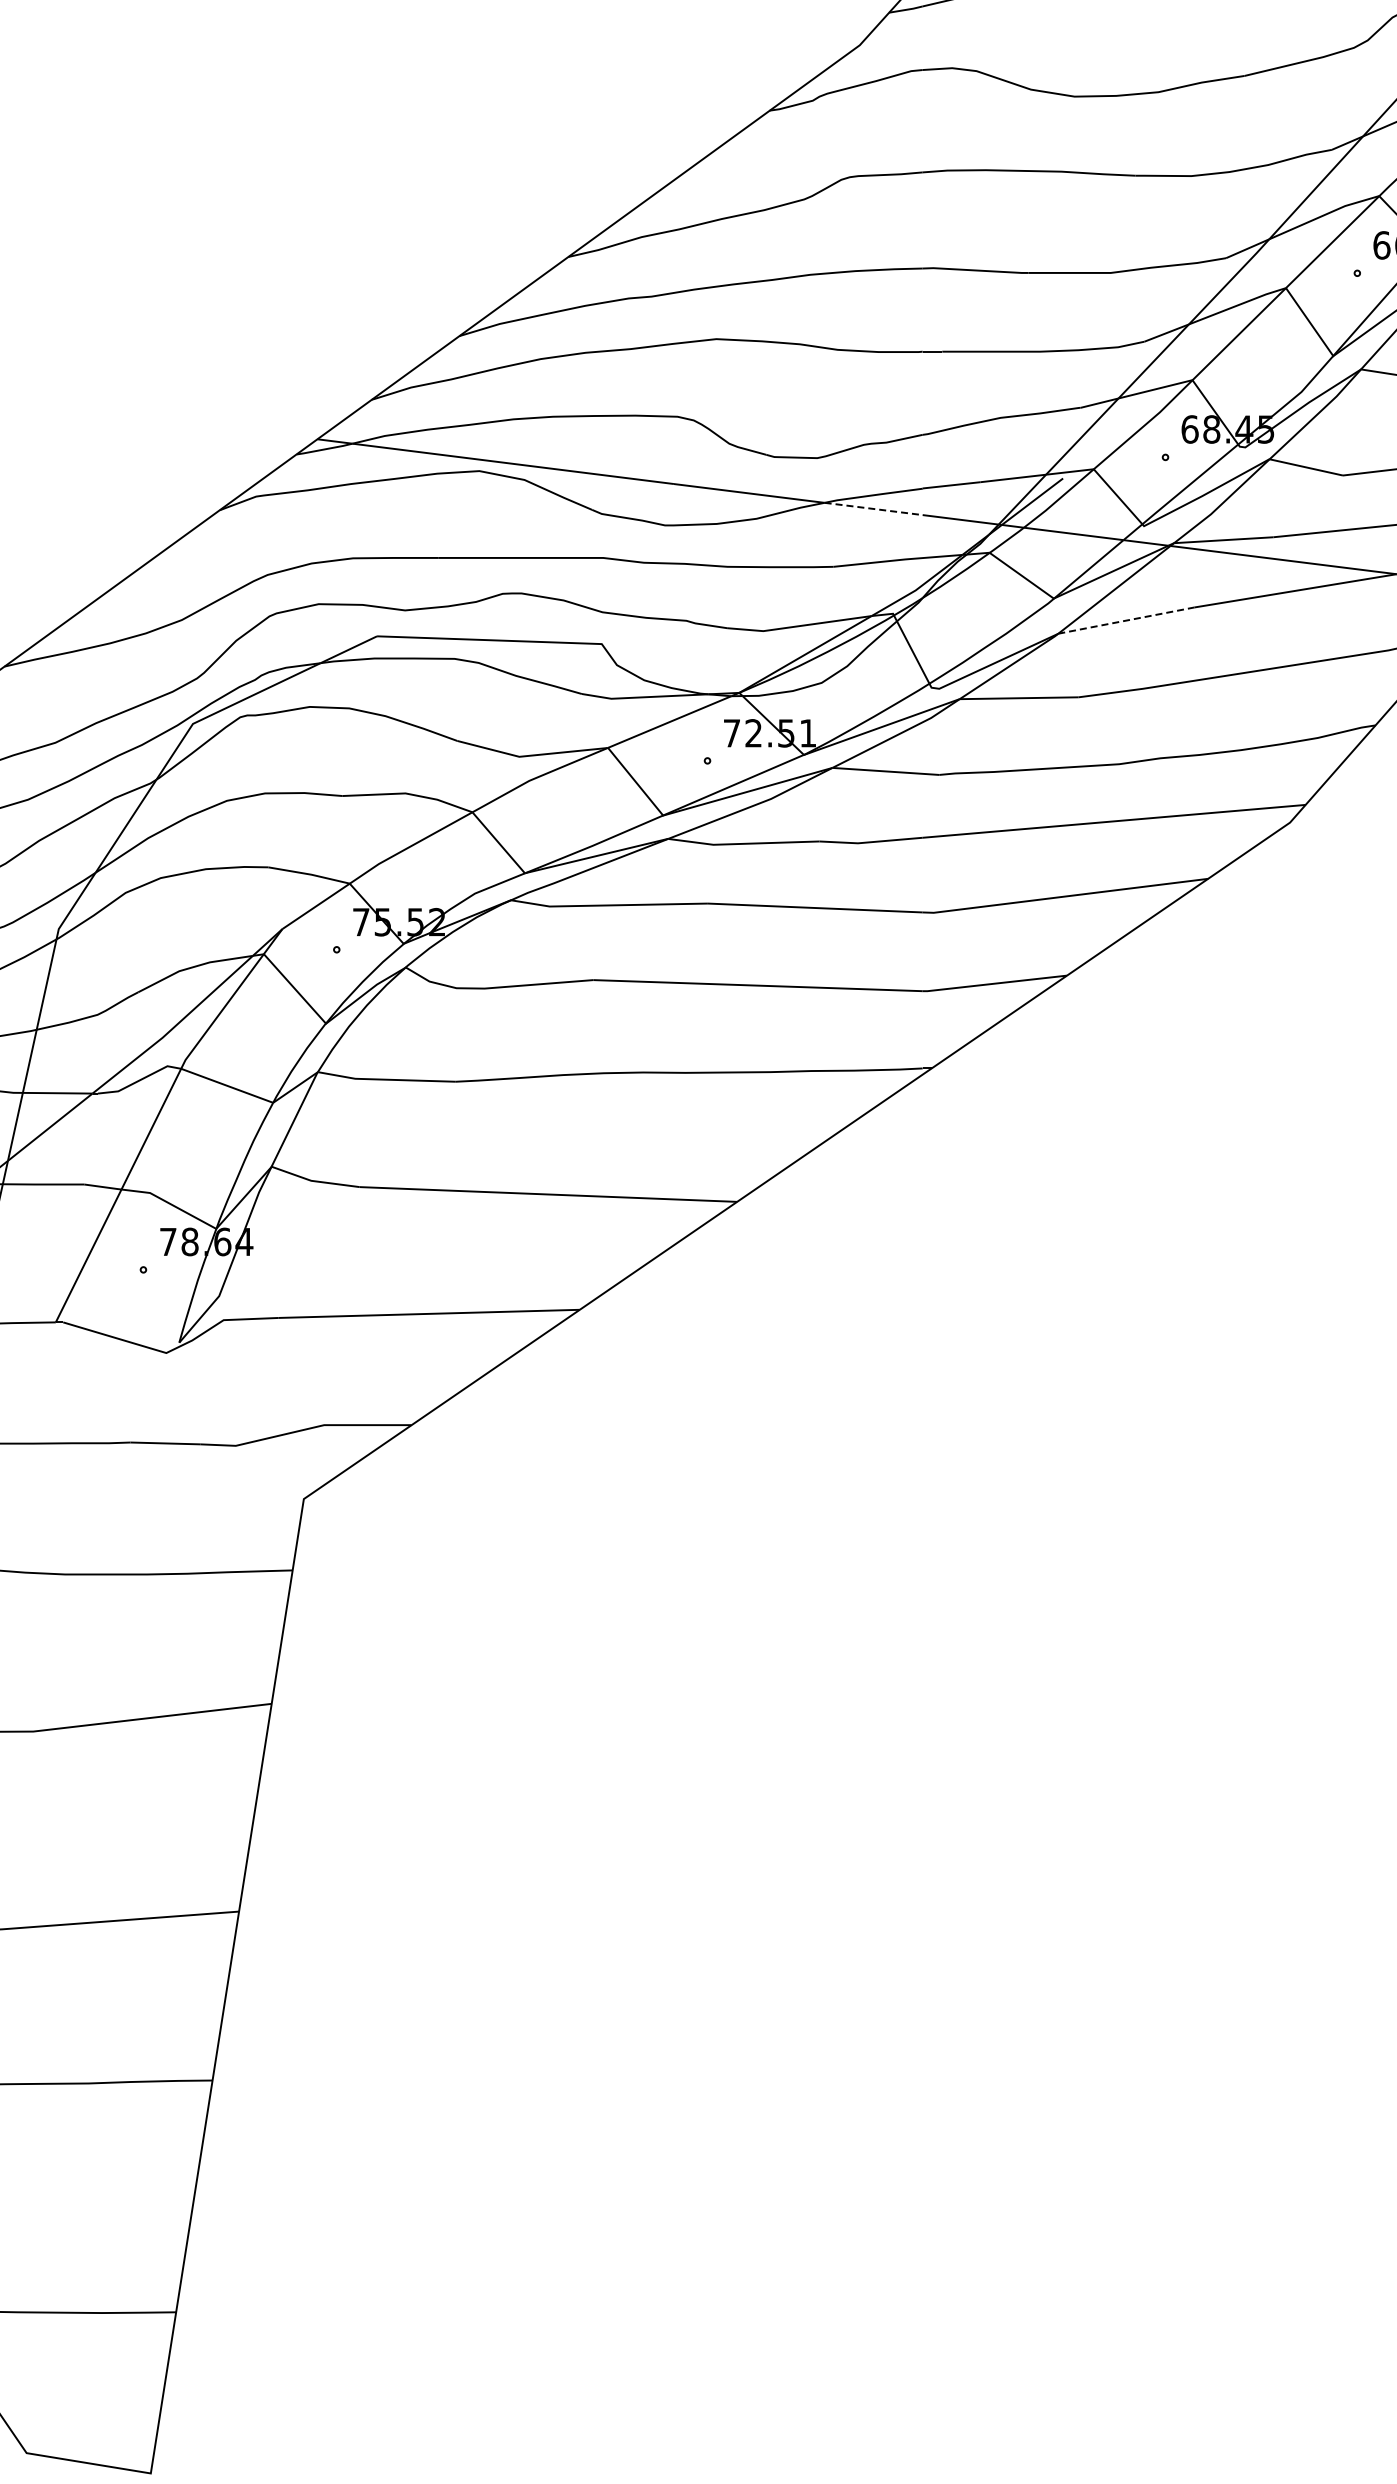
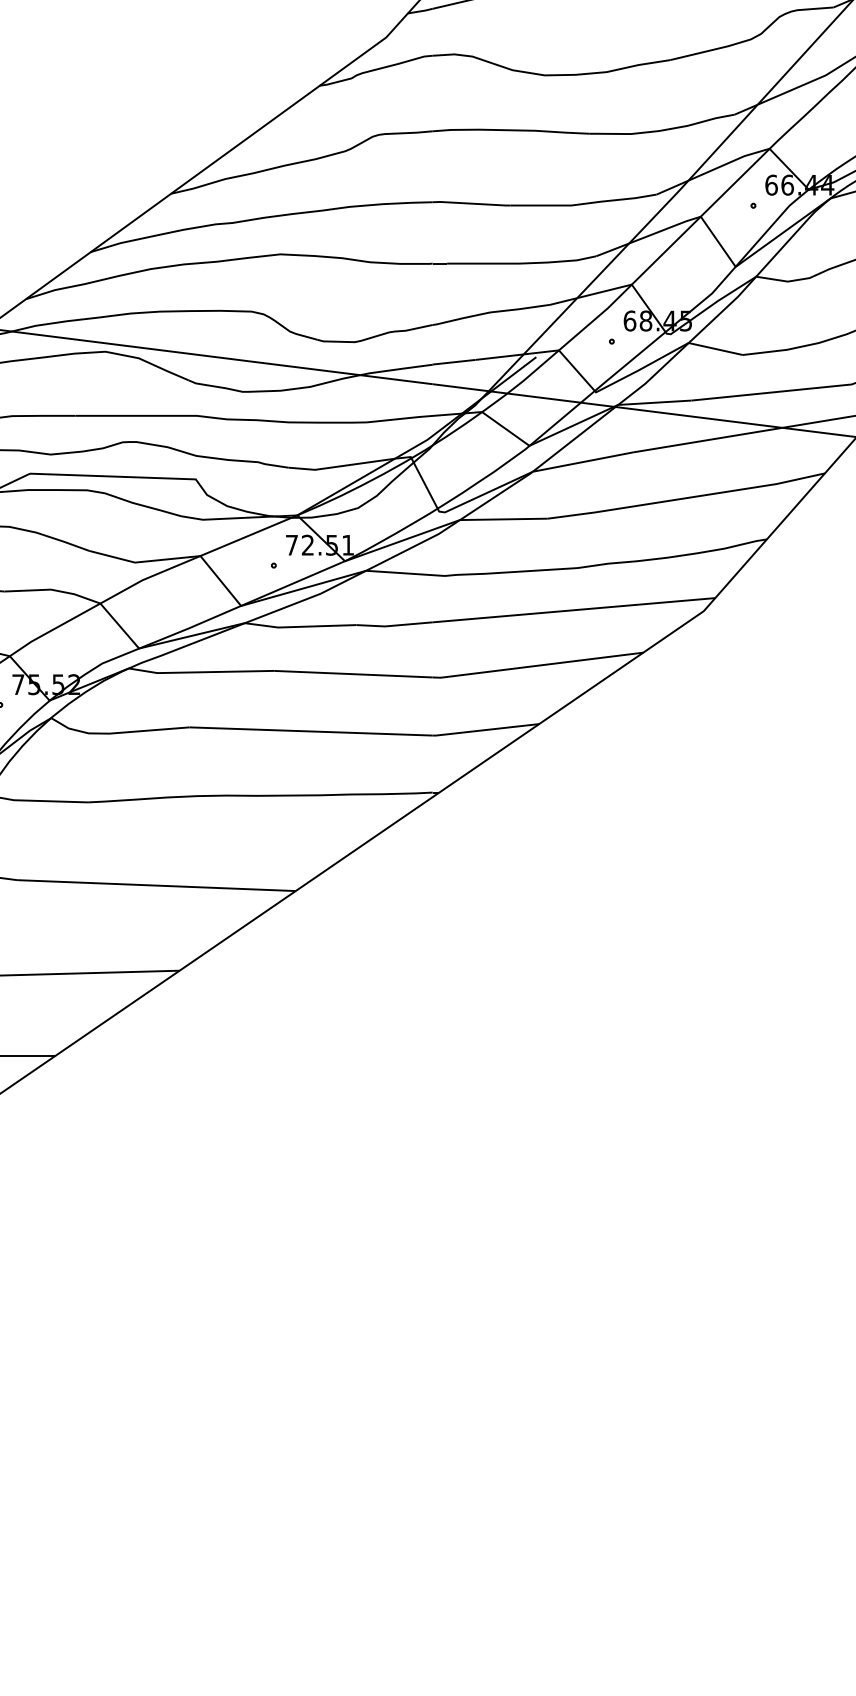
line: (874, 509) -> (397, 380), dashed -> solid
line: (1125, 620) -> (582, 462), dashed -> solid

